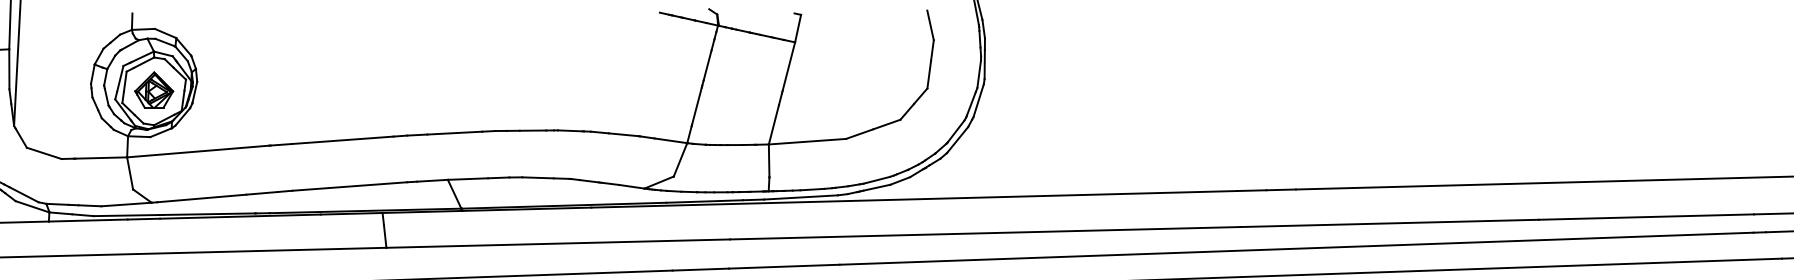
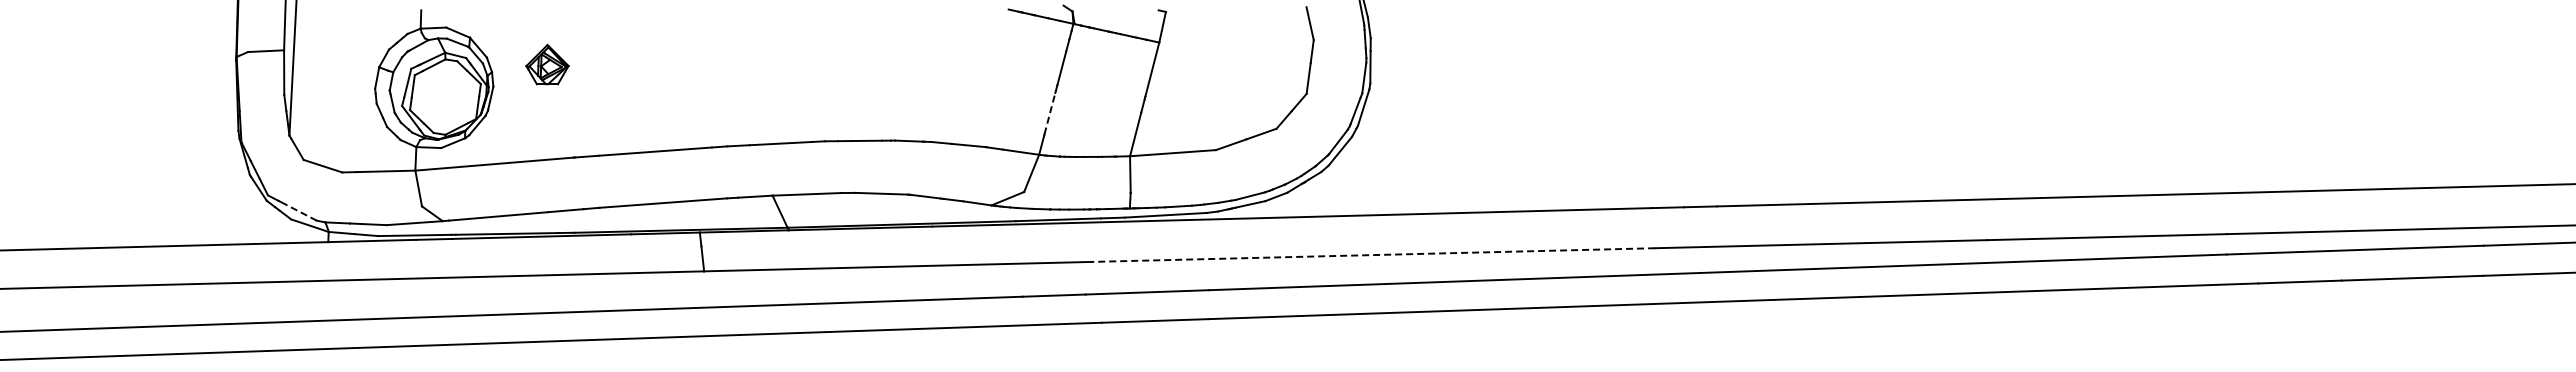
part: (154, 89) -> (547, 64), moved
line: (697, 106) -> (1050, 113), solid -> dashed
line: (24, 194) -> (300, 212), solid -> dashed
line: (984, 233) -> (1370, 255), solid -> dashed

